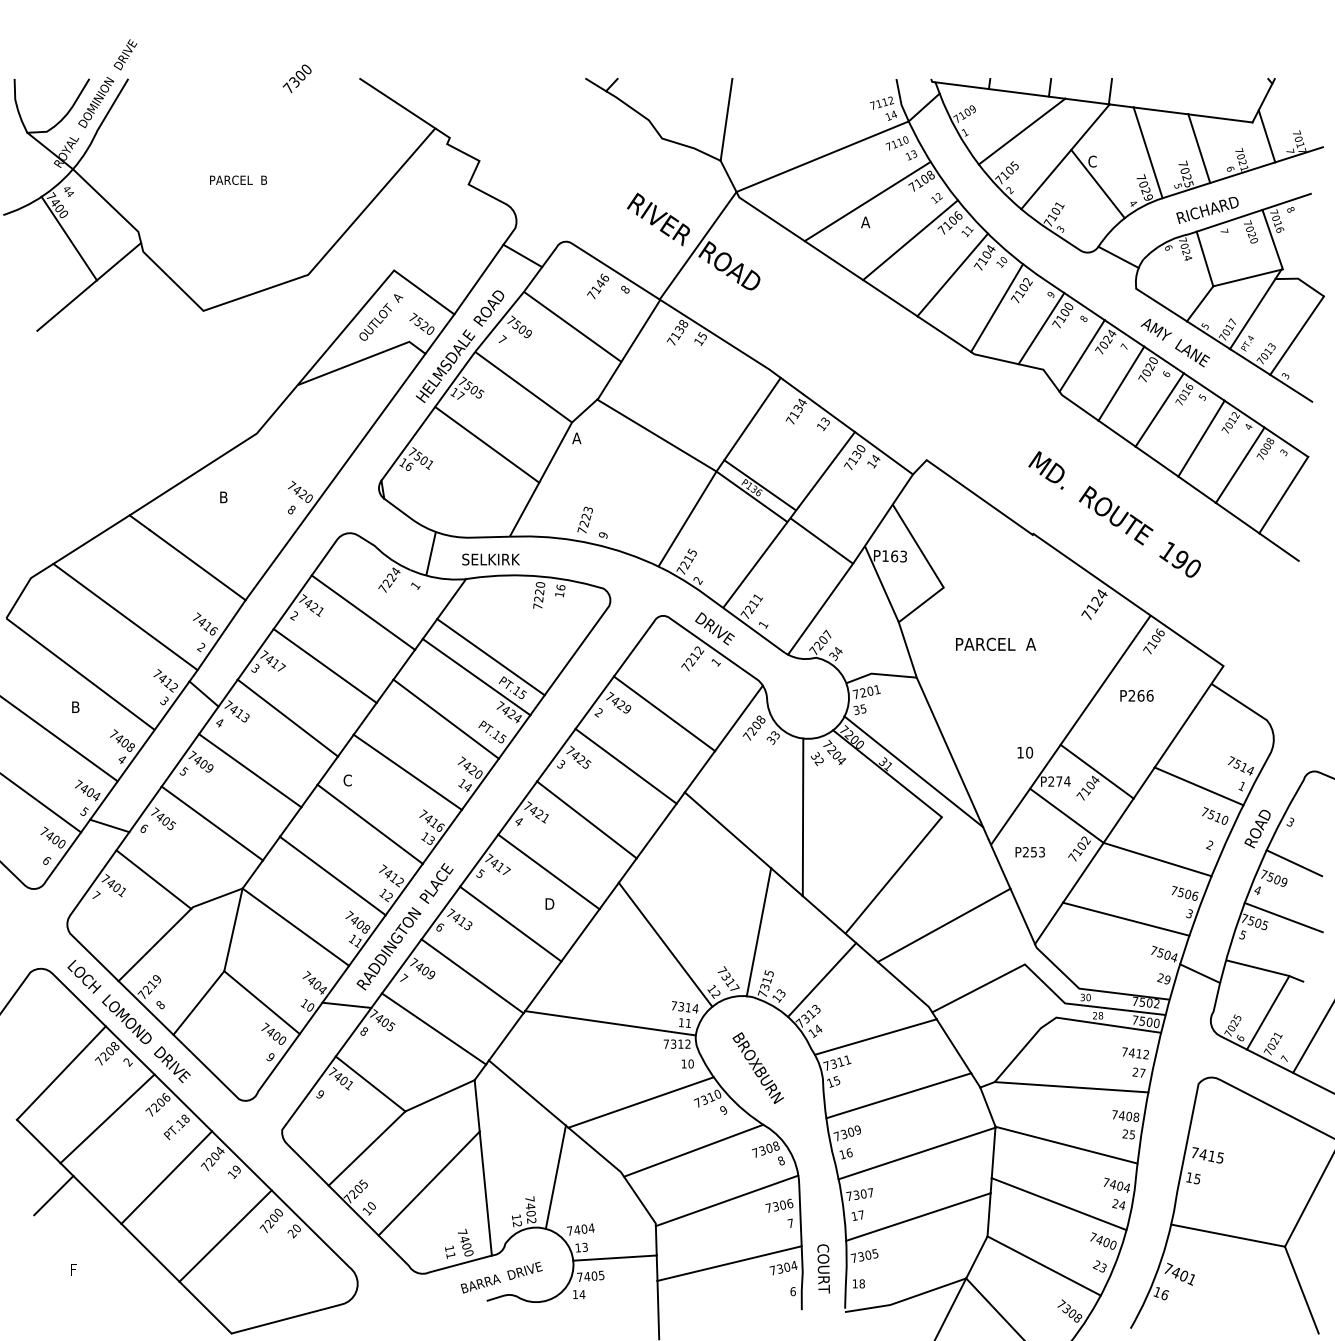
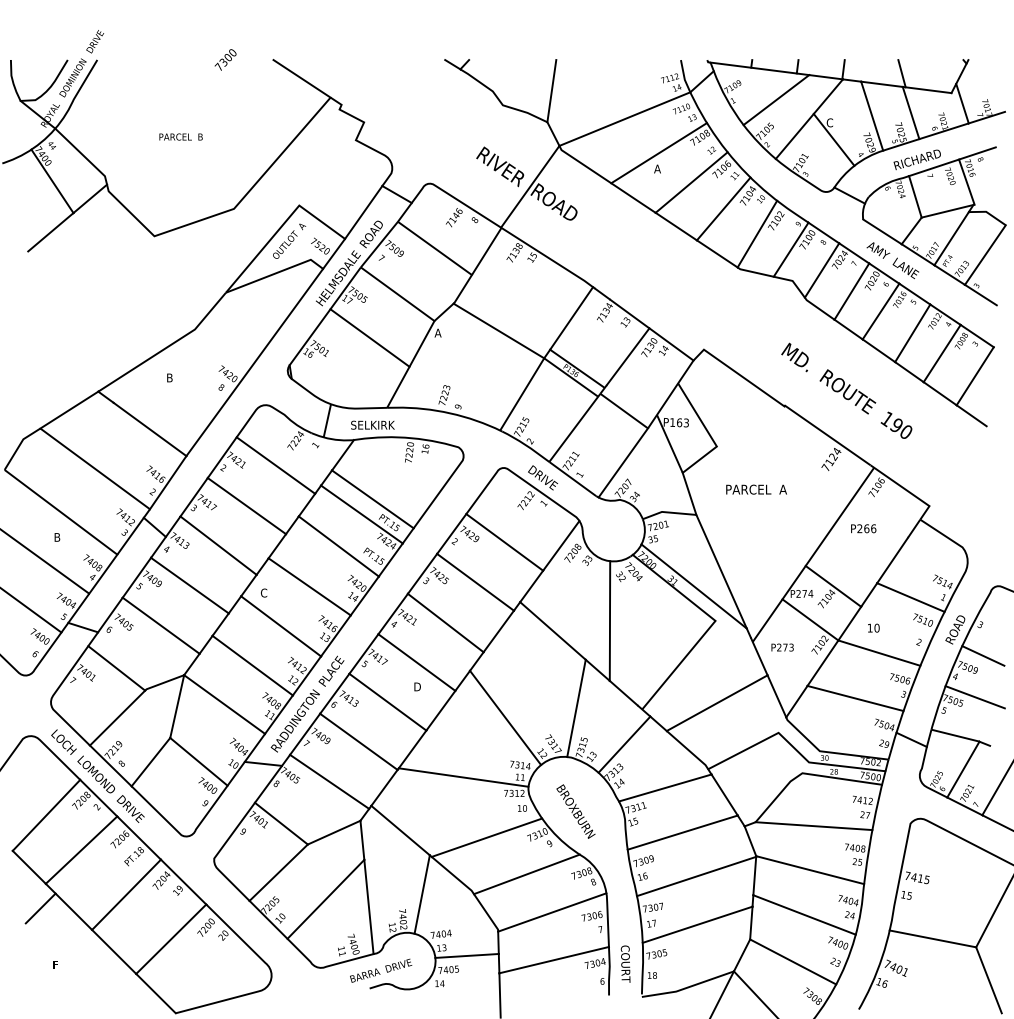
line: (1187, 96) -> (902, 73), added
text: (1025, 752) -> (873, 628), moved
text: (1033, 852) -> (785, 647), P253 -> P273

